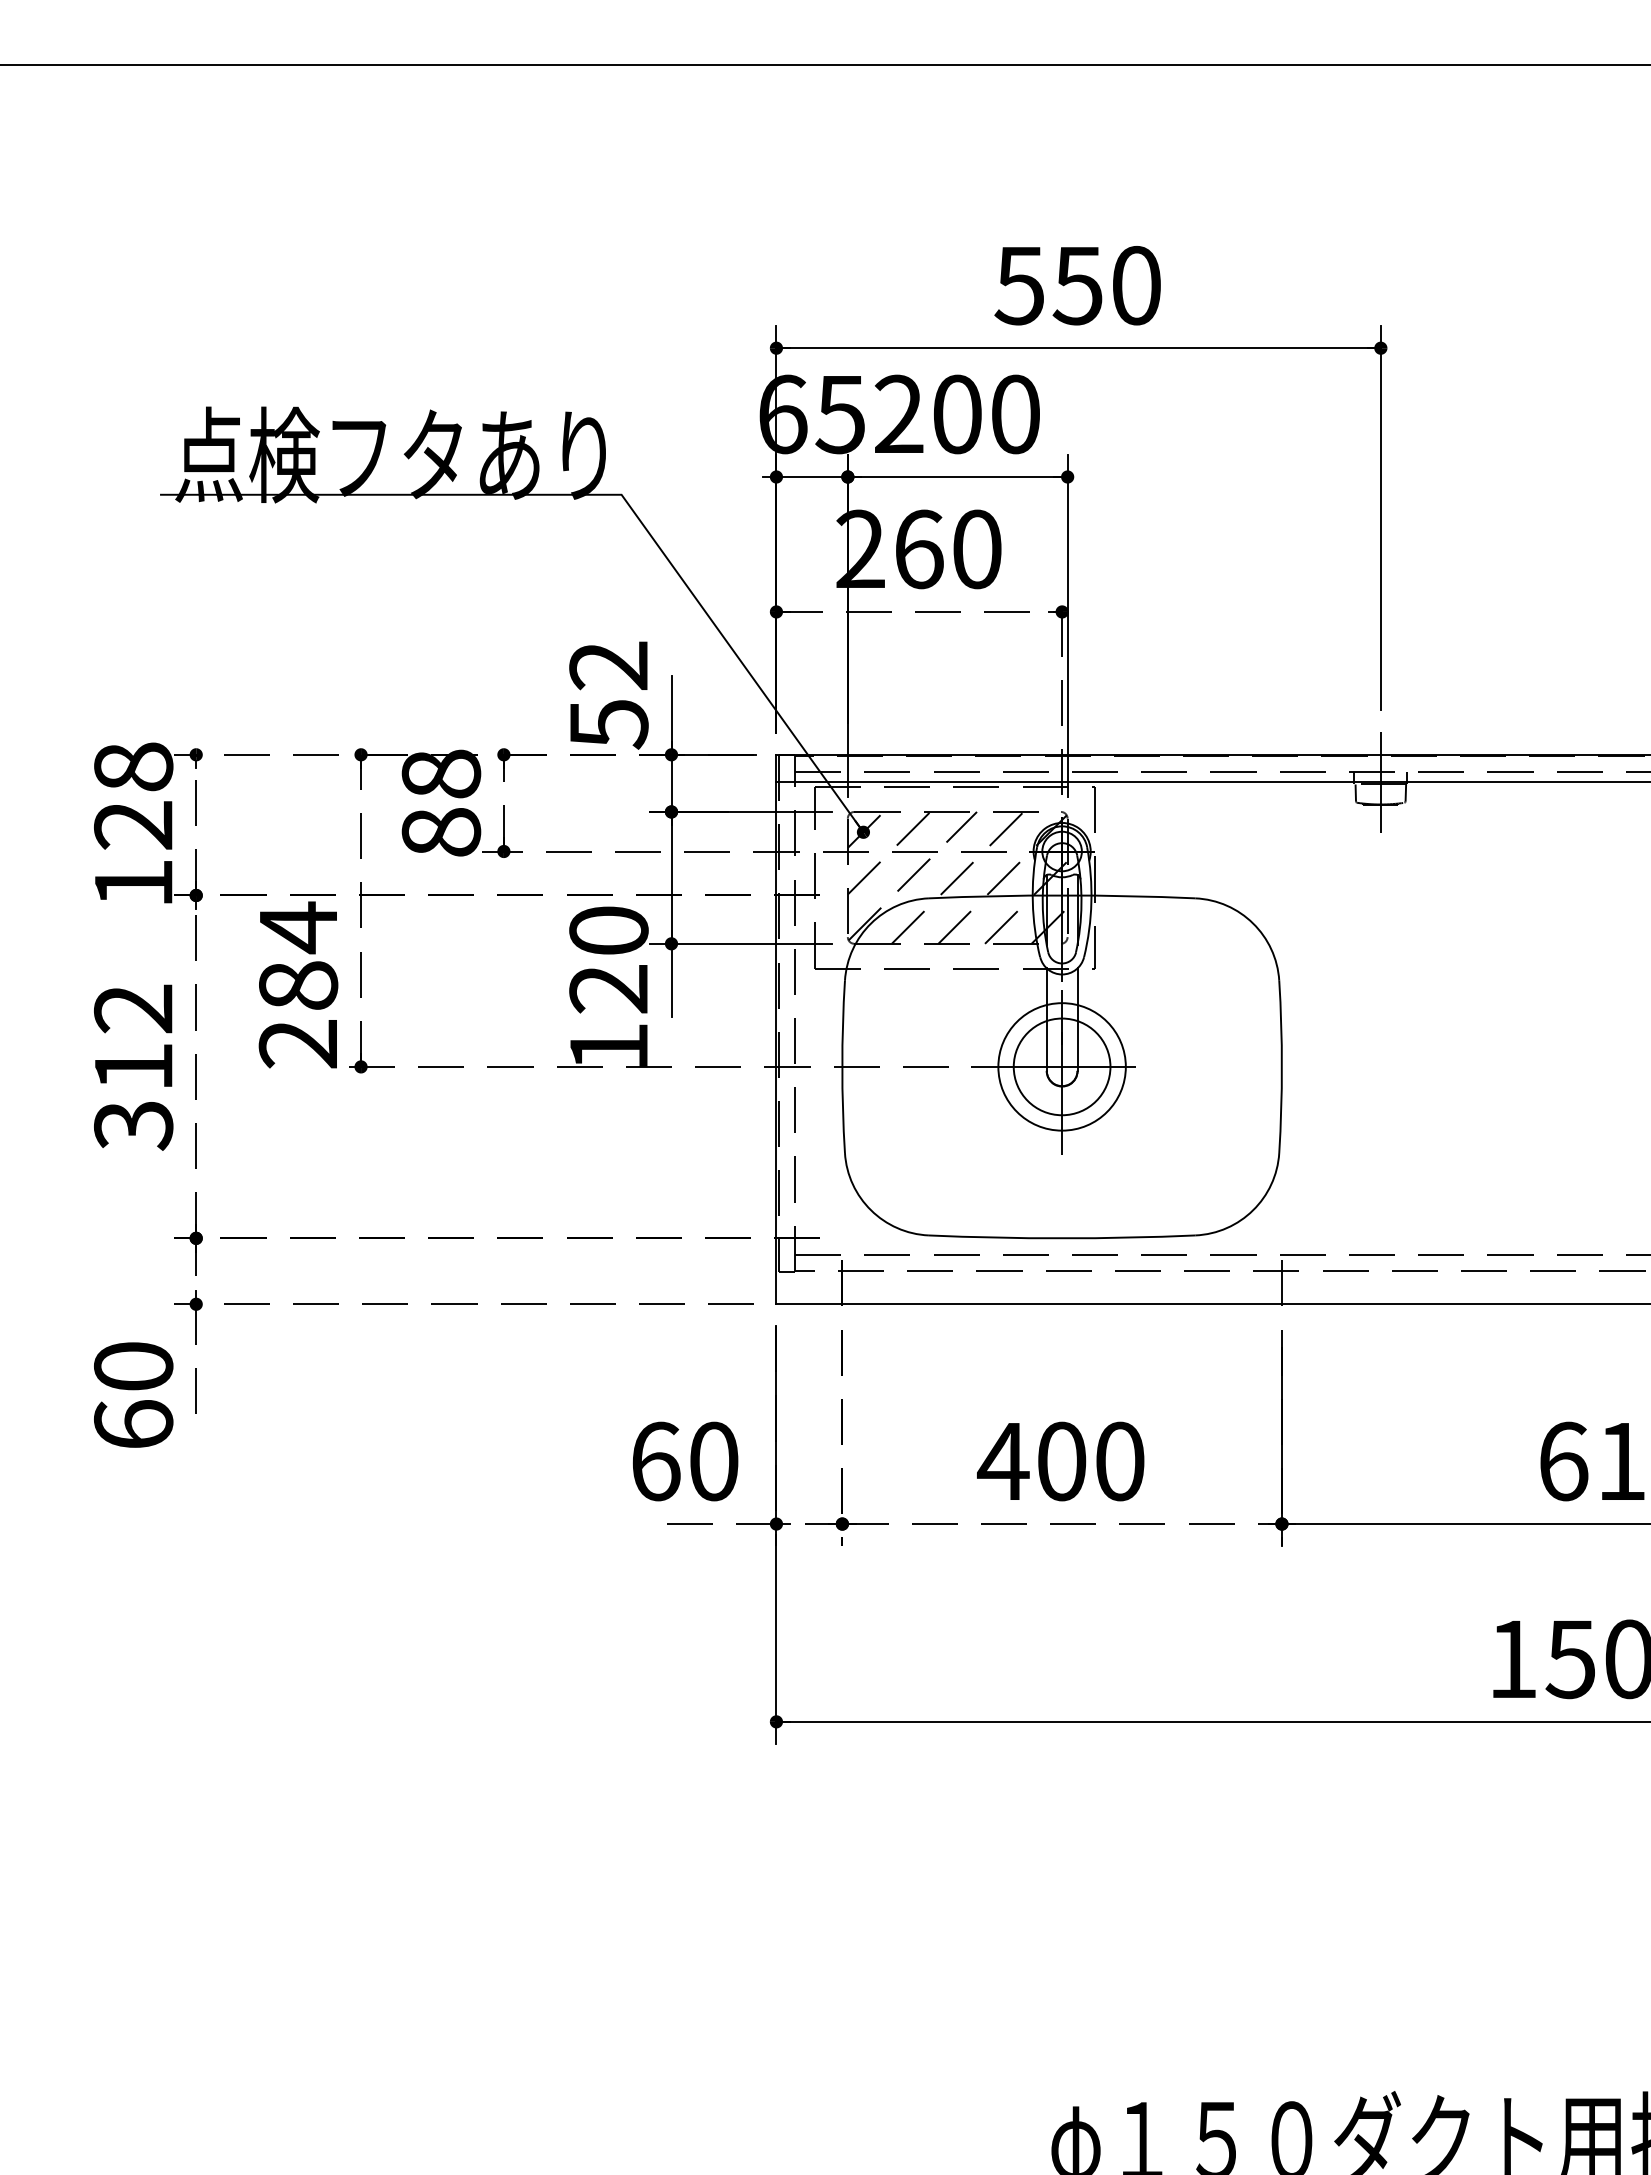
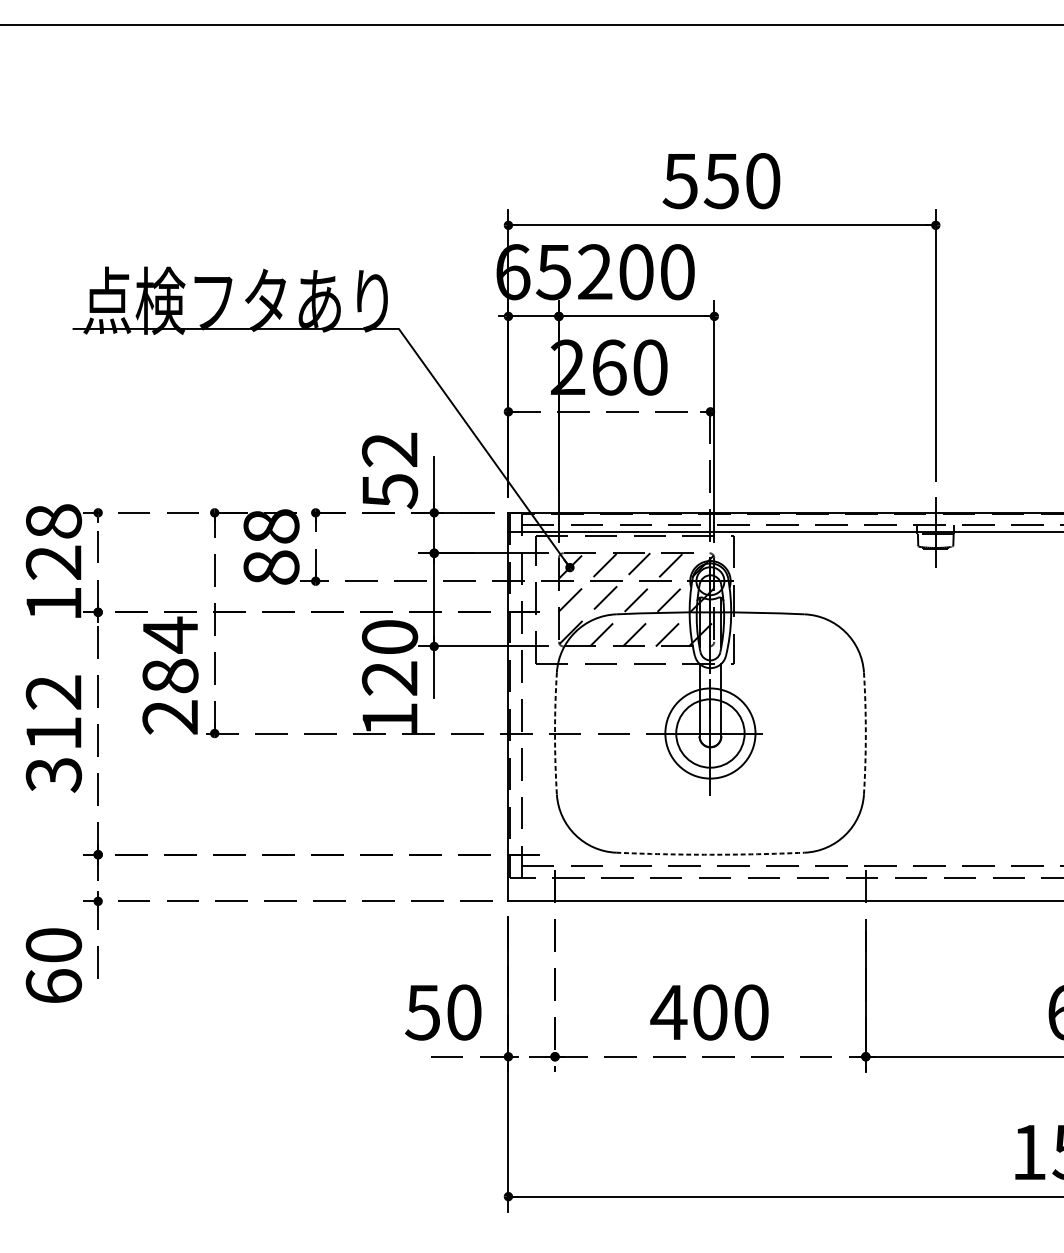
arc: (842, 1066) -> (555, 733), solid -> dashed
arc: (1281, 1066) -> (865, 733), solid -> dashed
arc: (1062, 1238) -> (710, 854), solid -> dashed
text: (655, 1461) -> (422, 1012), 60 -> 50

